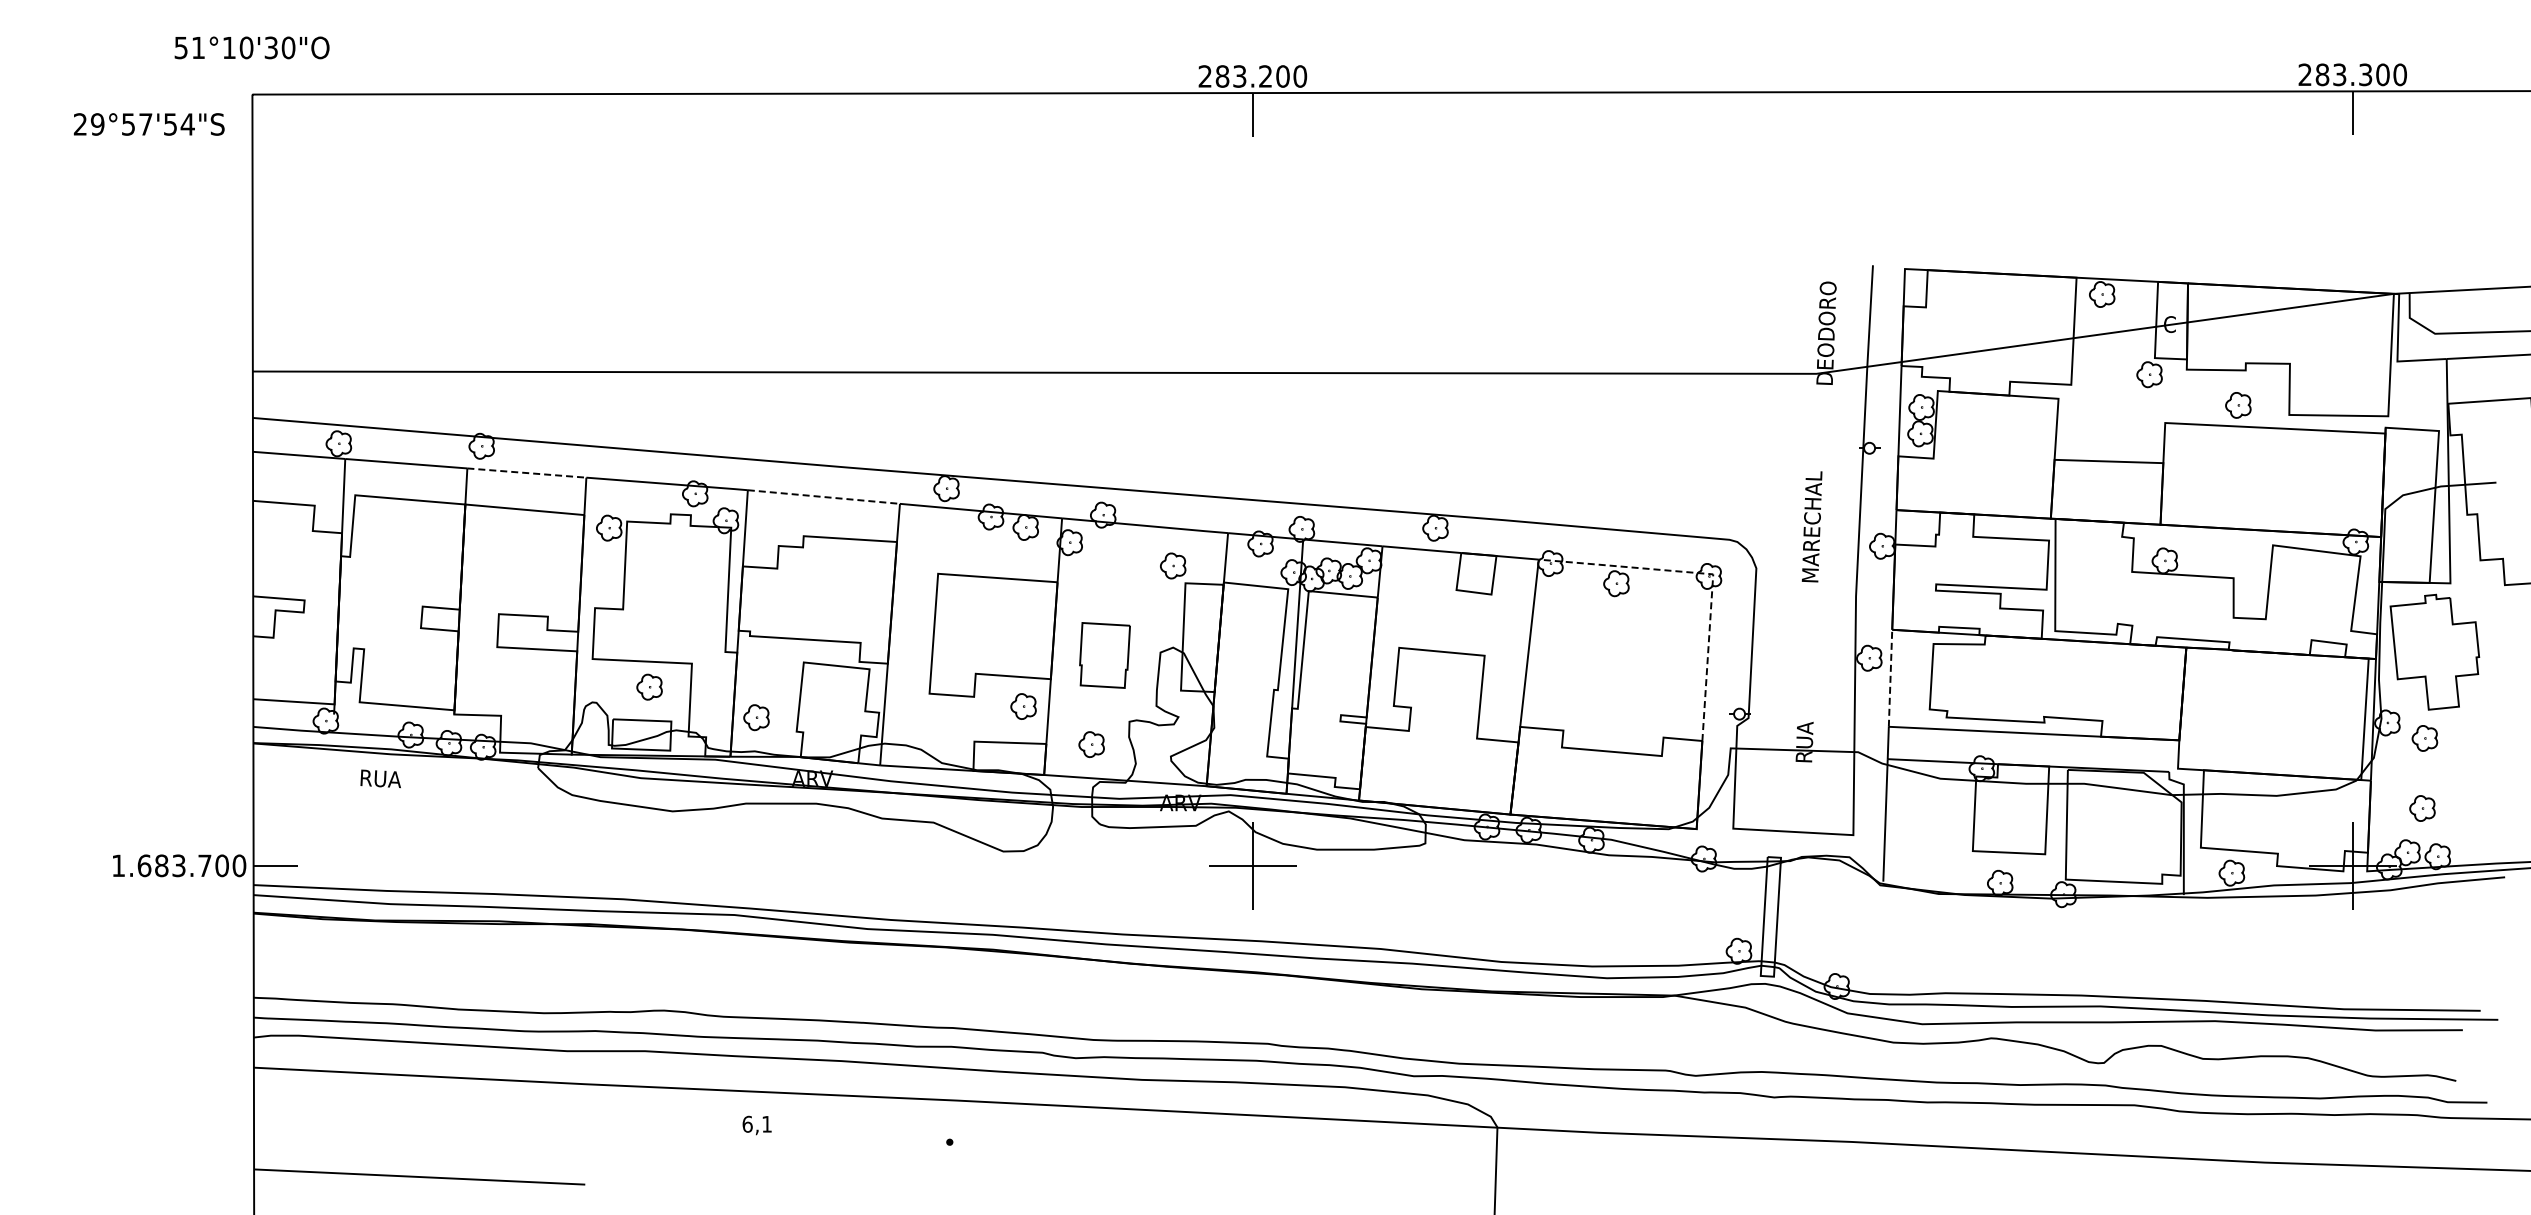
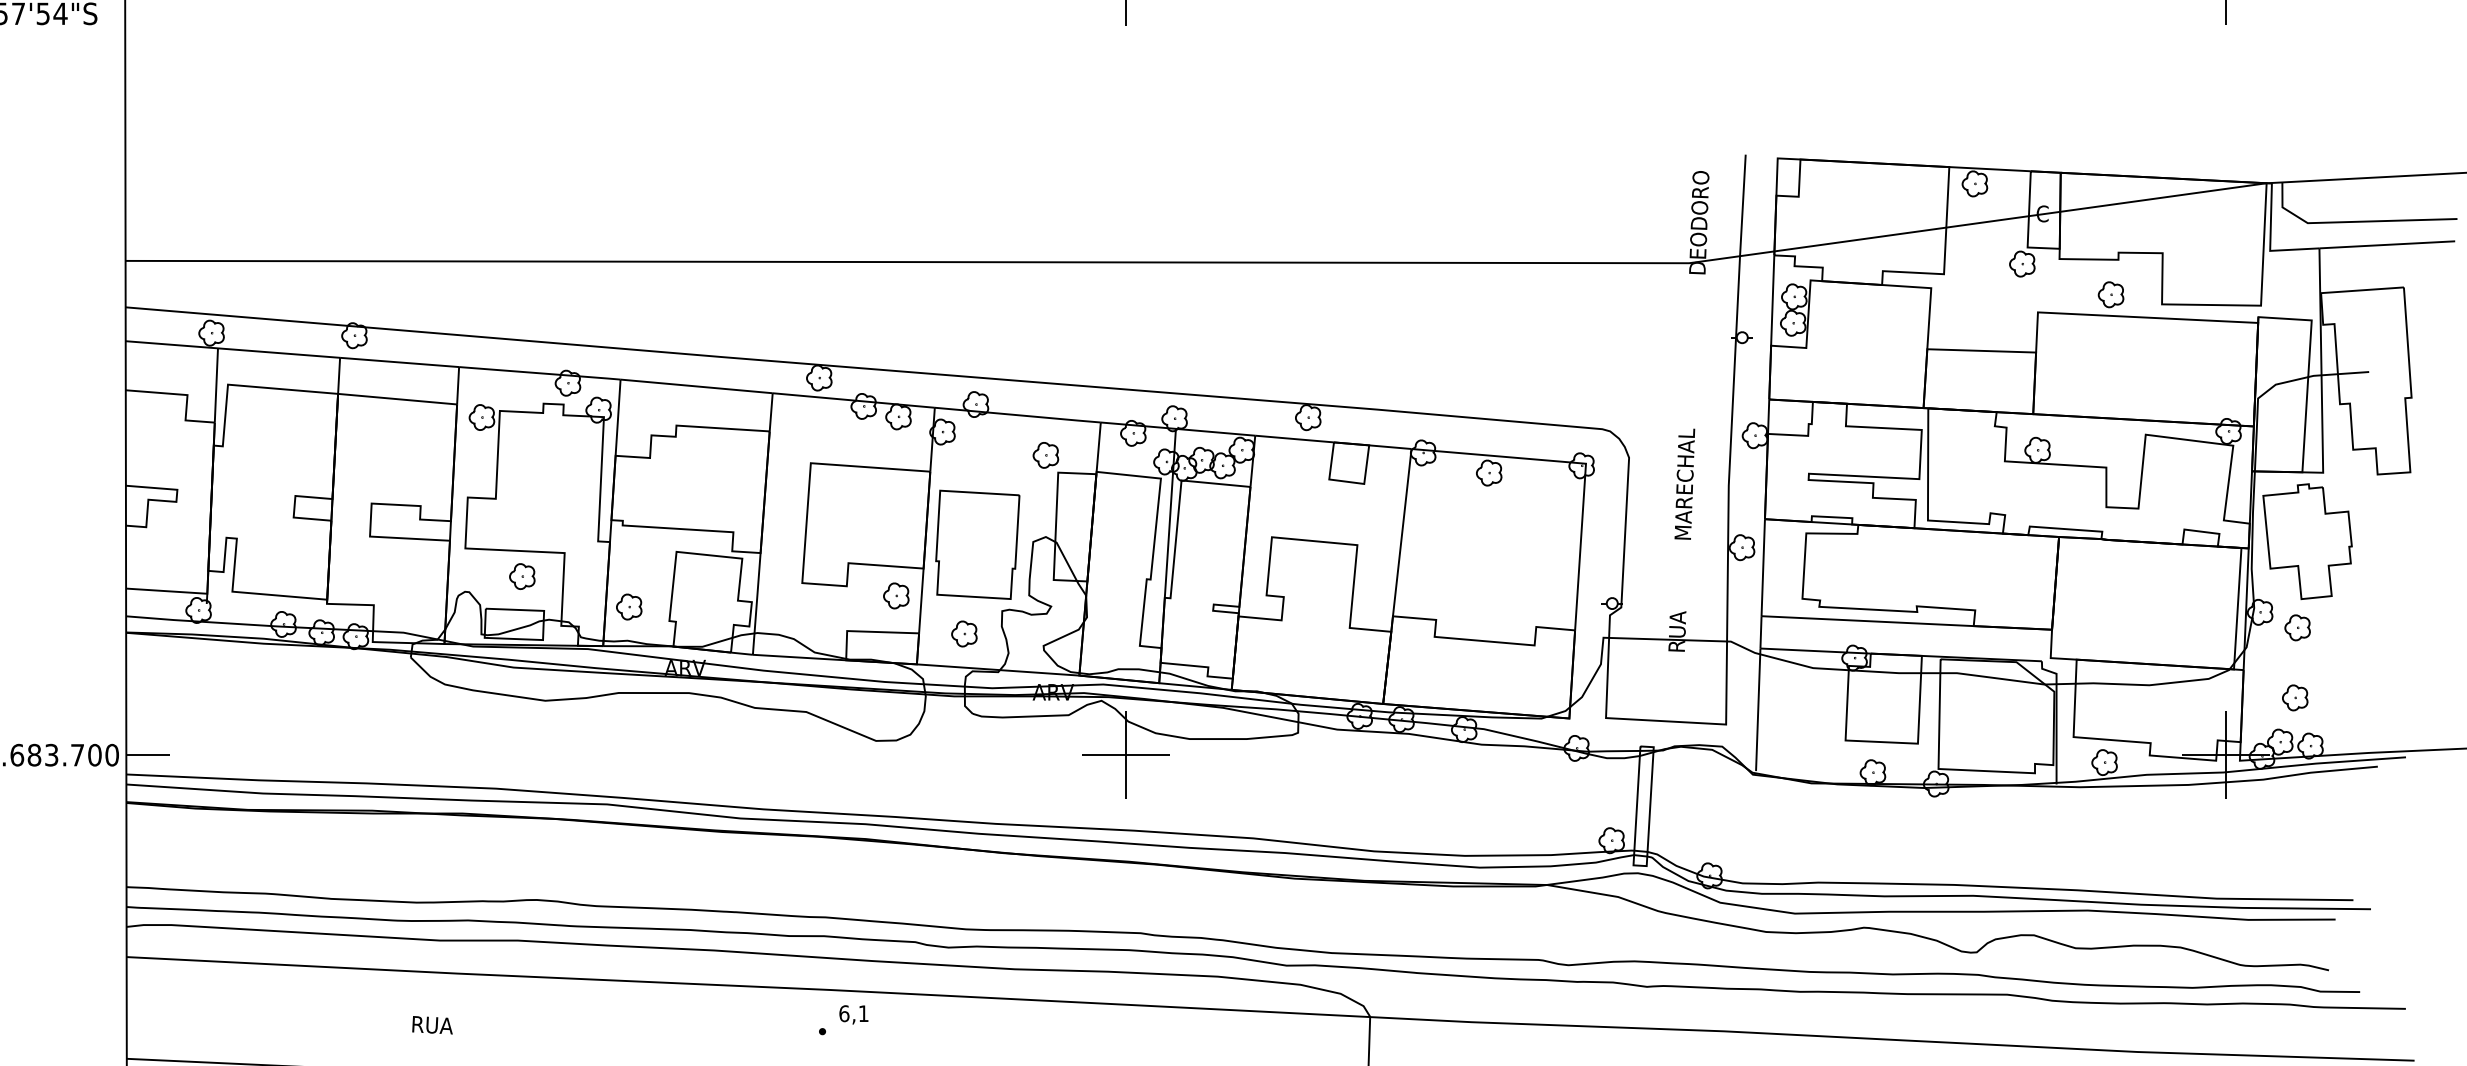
line: (526, 473) -> (399, 362), dashed -> solid
line: (824, 497) -> (697, 386), dashed -> solid
text: (1811, 526) -> (1684, 483), moved
line: (1709, 574) -> (1582, 463), dashed -> solid
part: (1104, 655) -> (977, 544), size x1.67
line: (1890, 678) -> (1763, 567), dashed -> solid
text: (380, 778) -> (432, 1024), moved
text: (756, 1125) -> (853, 1014), moved

